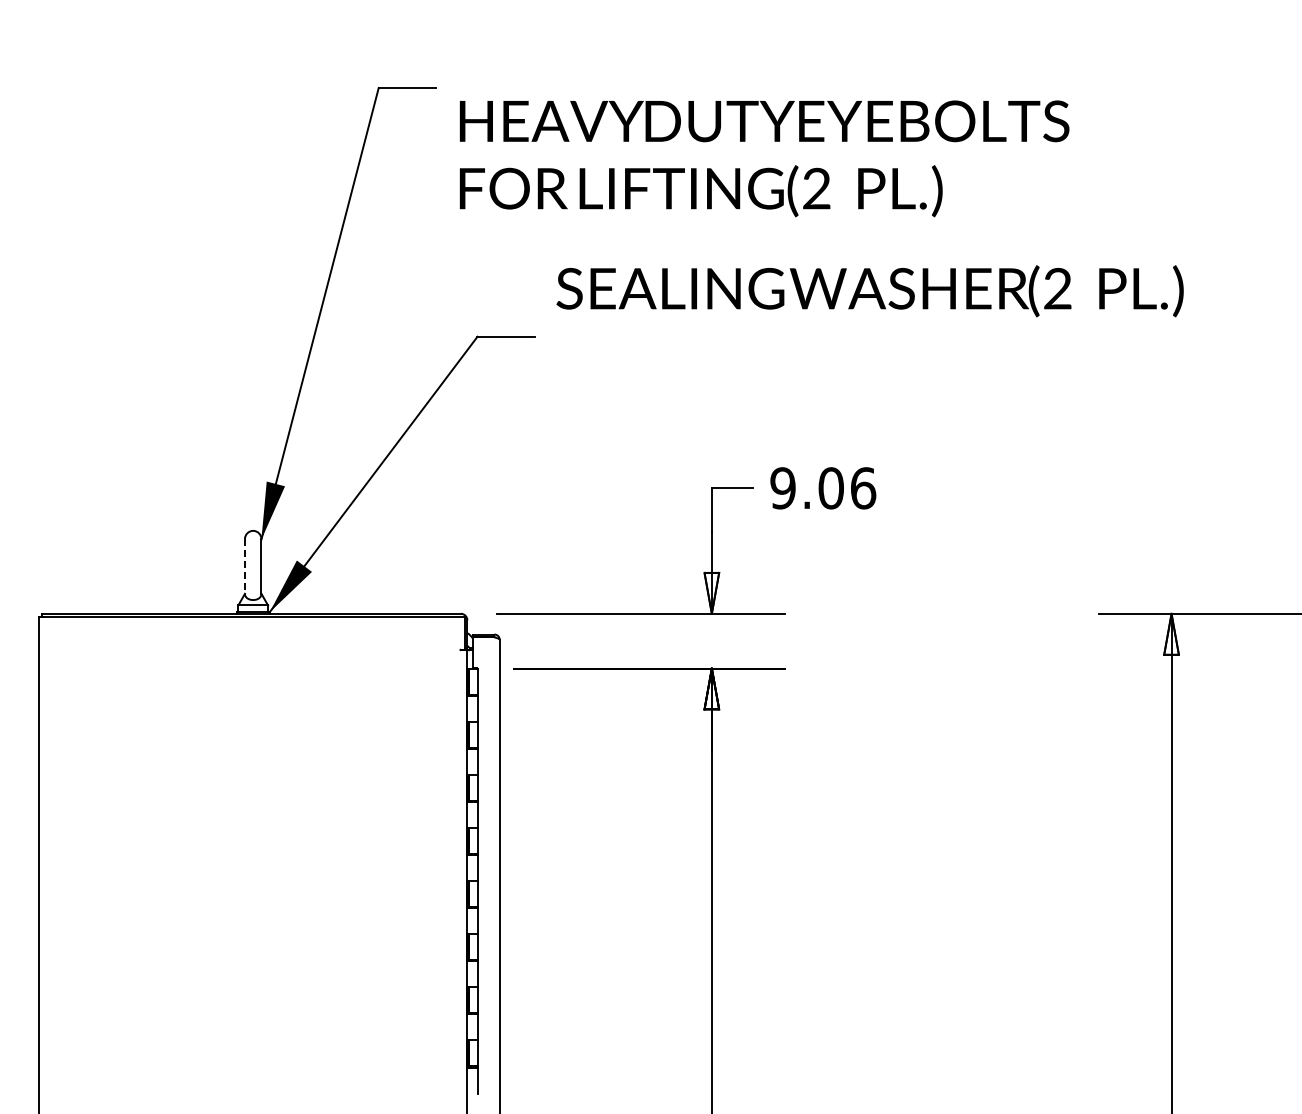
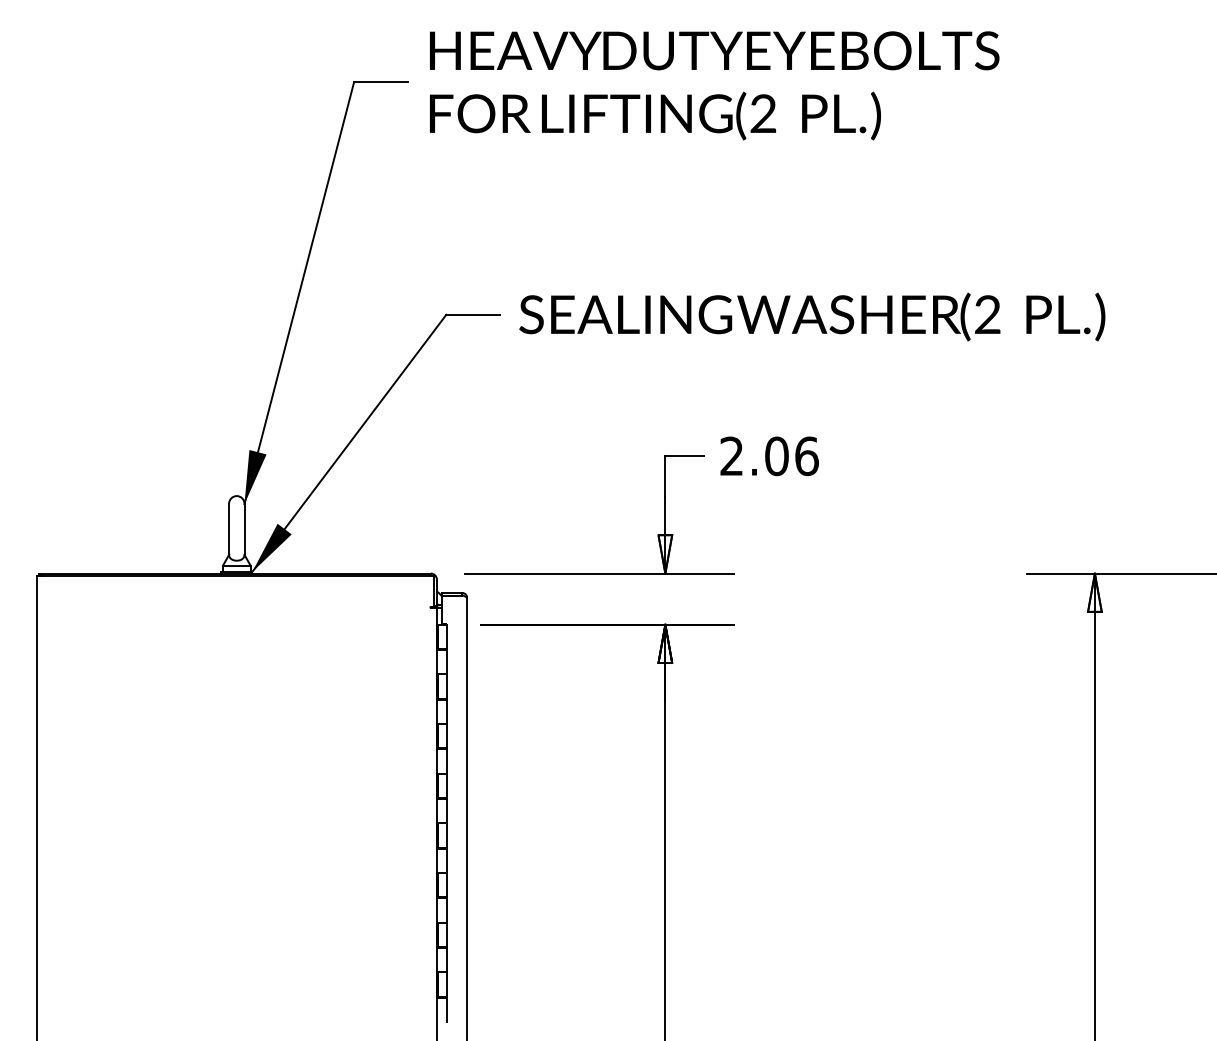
text: (764, 158) -> (714, 85), moved
text: (869, 291) -> (811, 317), moved
text: (782, 488) -> (731, 456), 9.06 -> 2.06
line: (244, 566) -> (228, 529), dashed -> solid

